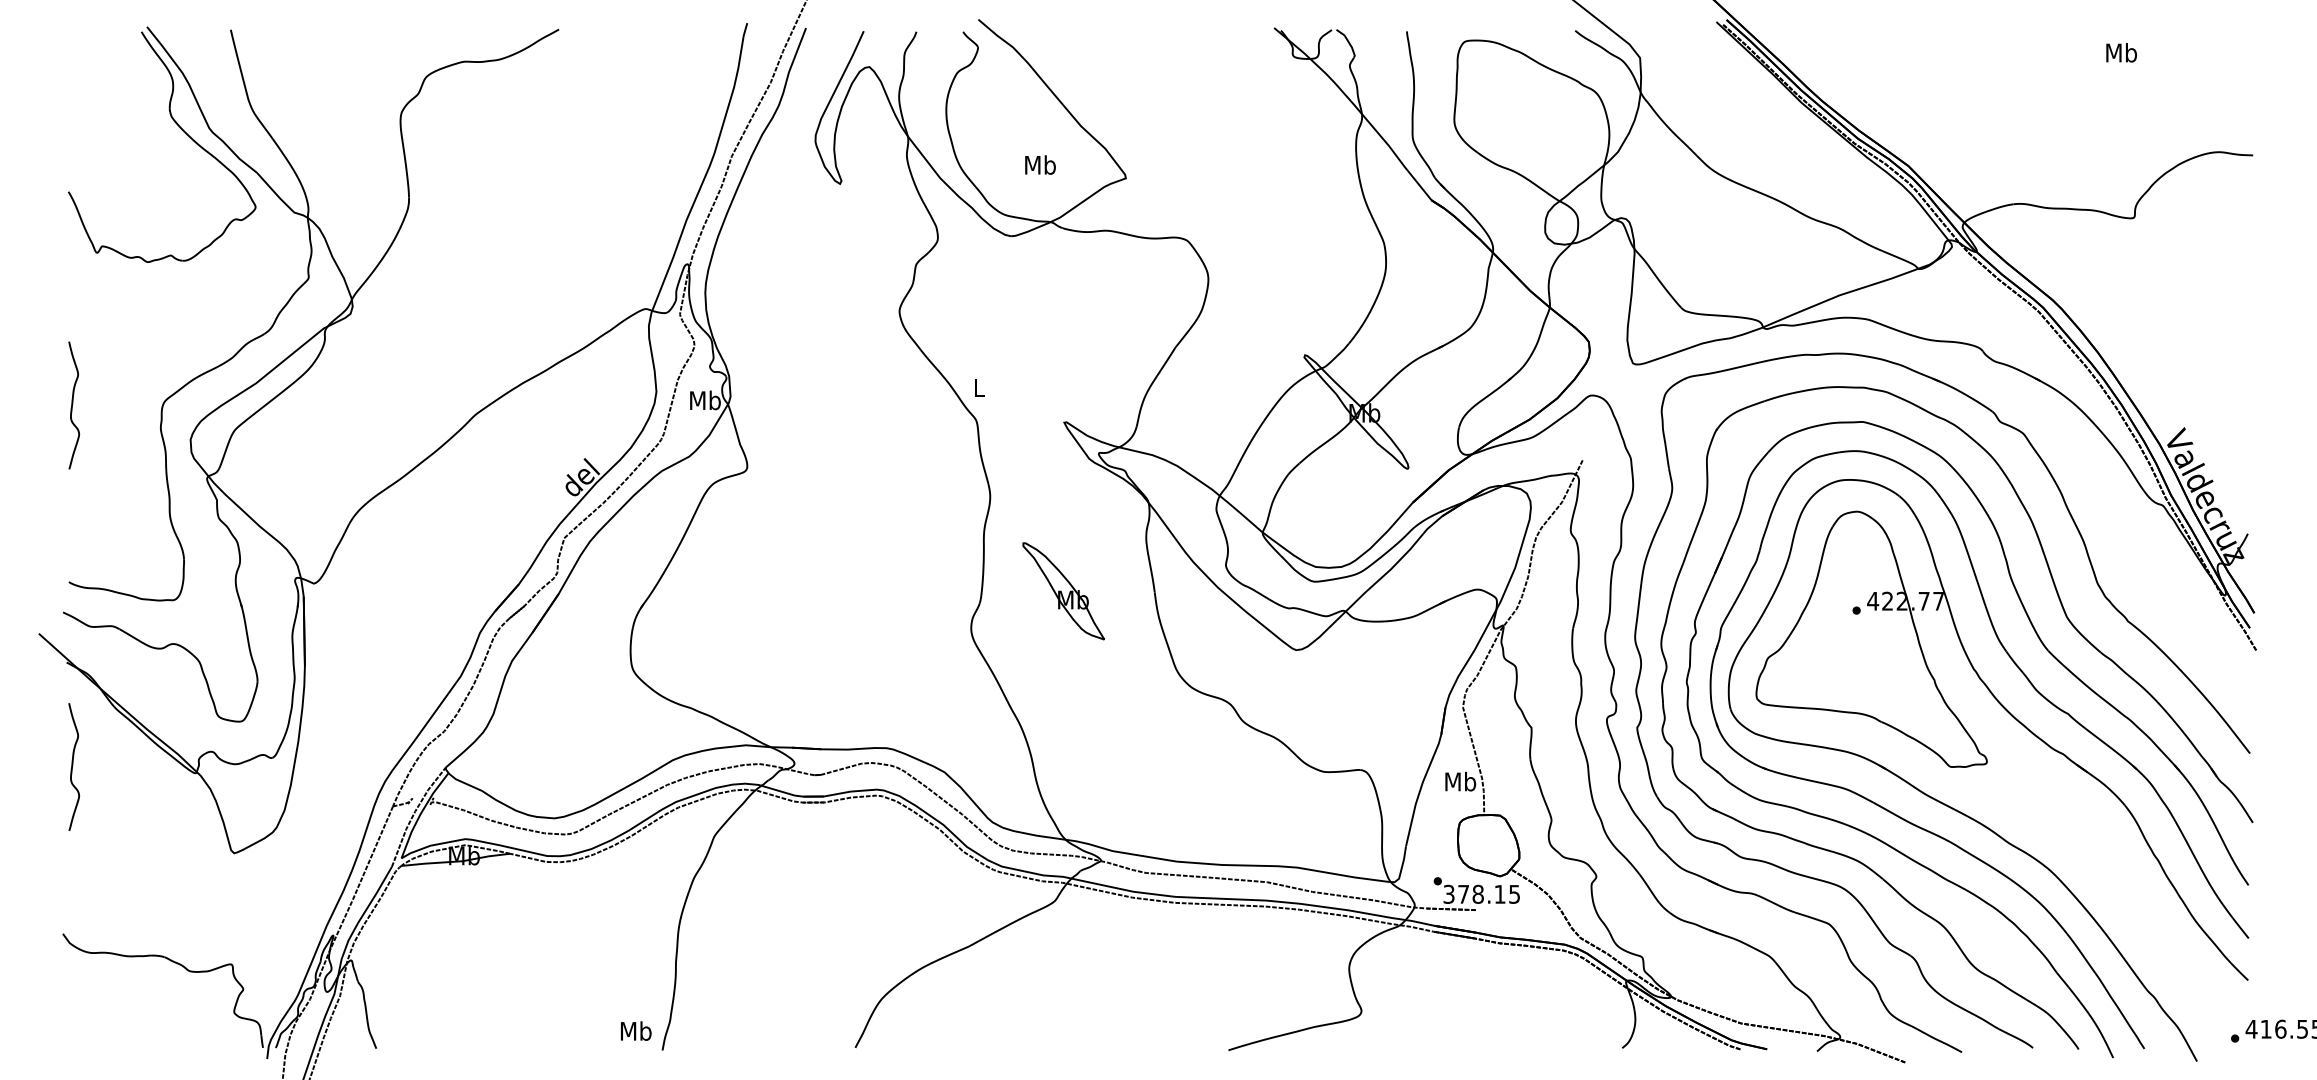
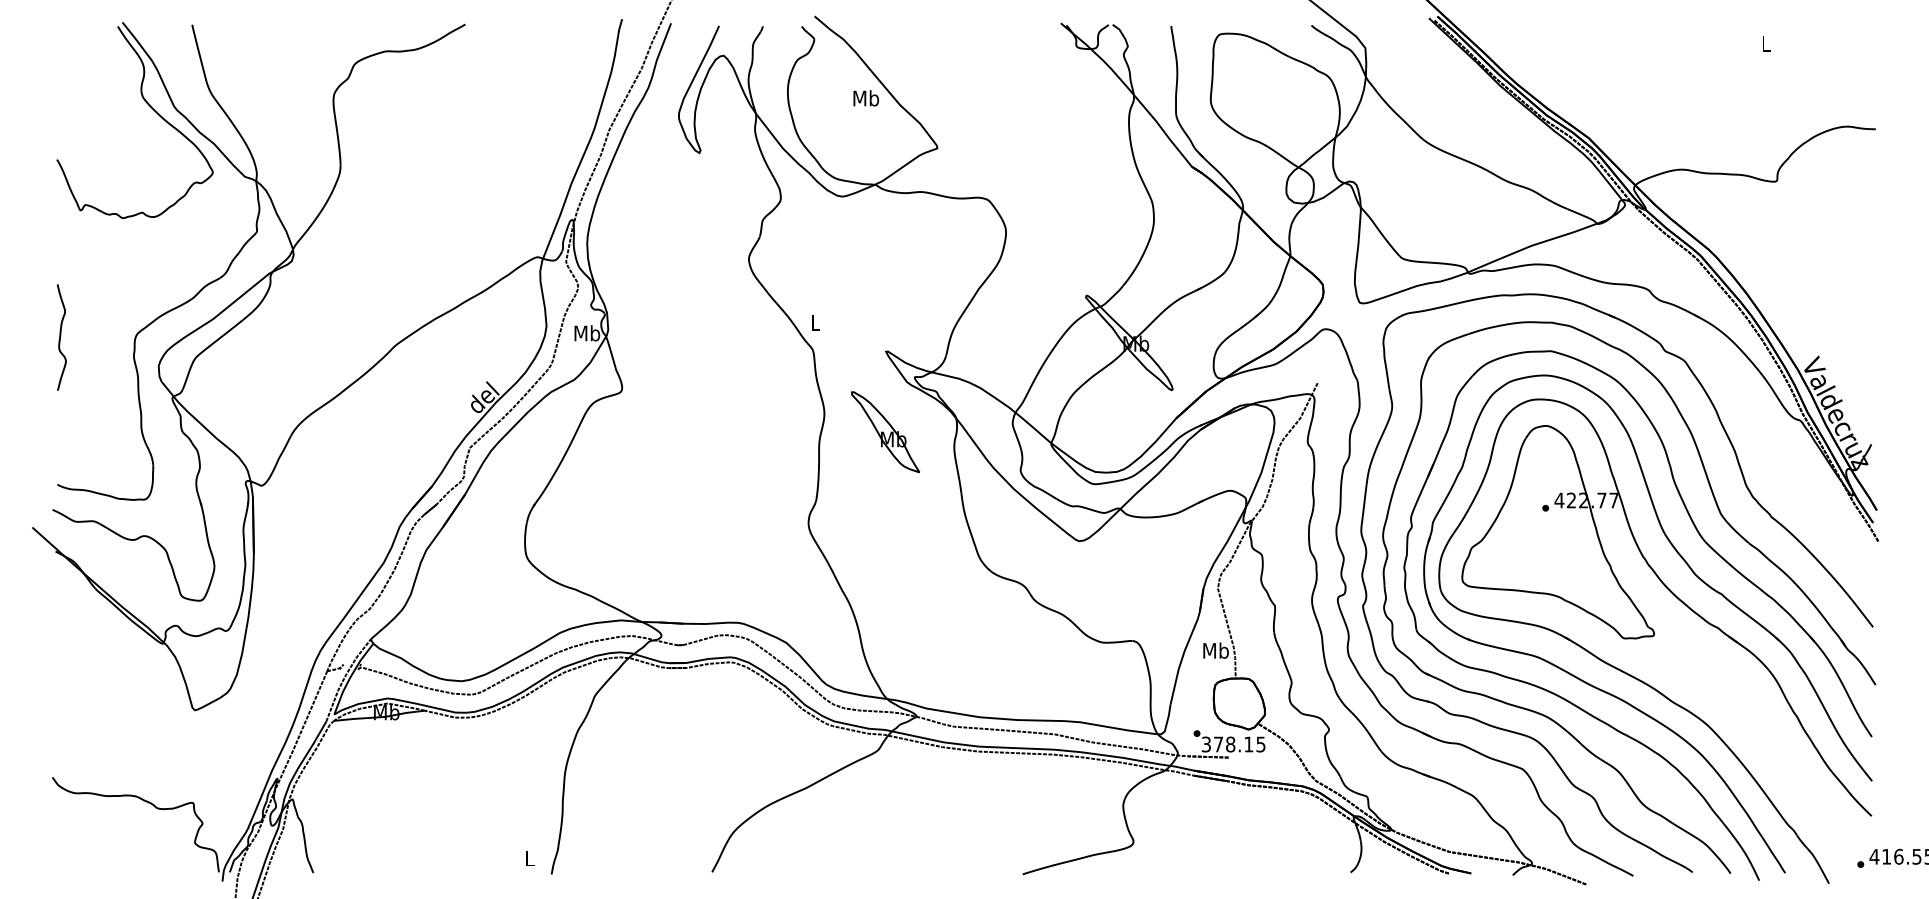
text: (2121, 52) -> (1766, 43), Mb -> L
text: (1040, 165) -> (866, 98), moved
part: (1063, 590) -> (885, 431), moved
curve: (73, 765) -> (61, 637), removed
text: (635, 1031) -> (529, 858), Mb -> L

